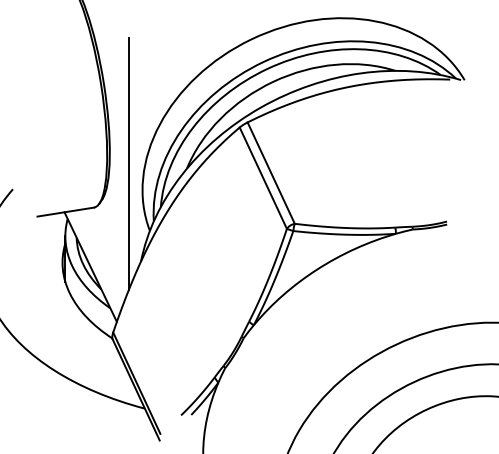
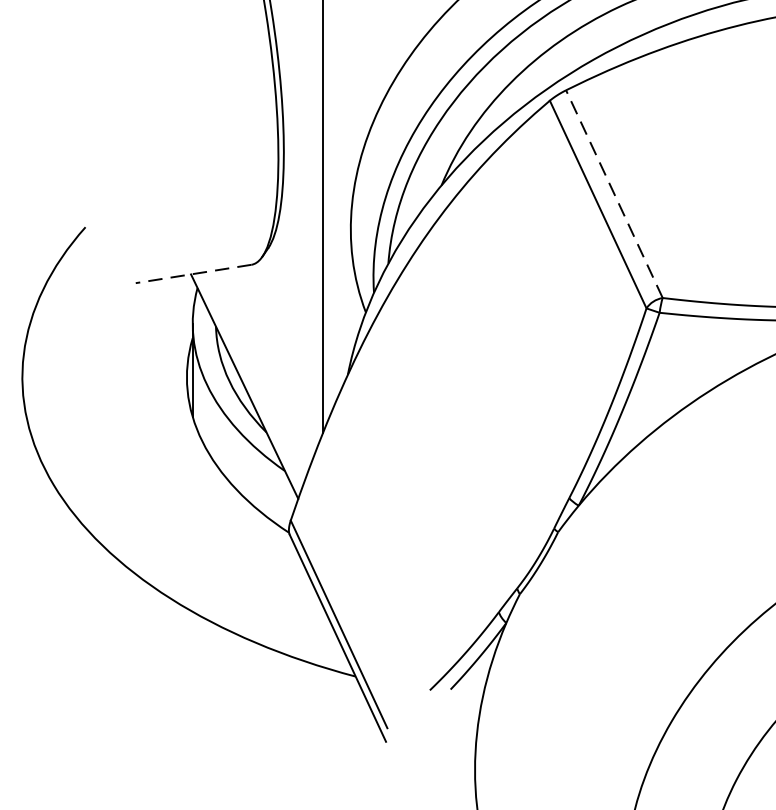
line: (271, 173) -> (614, 194), solid -> dashed
line: (65, 212) -> (193, 274), solid -> dashed

